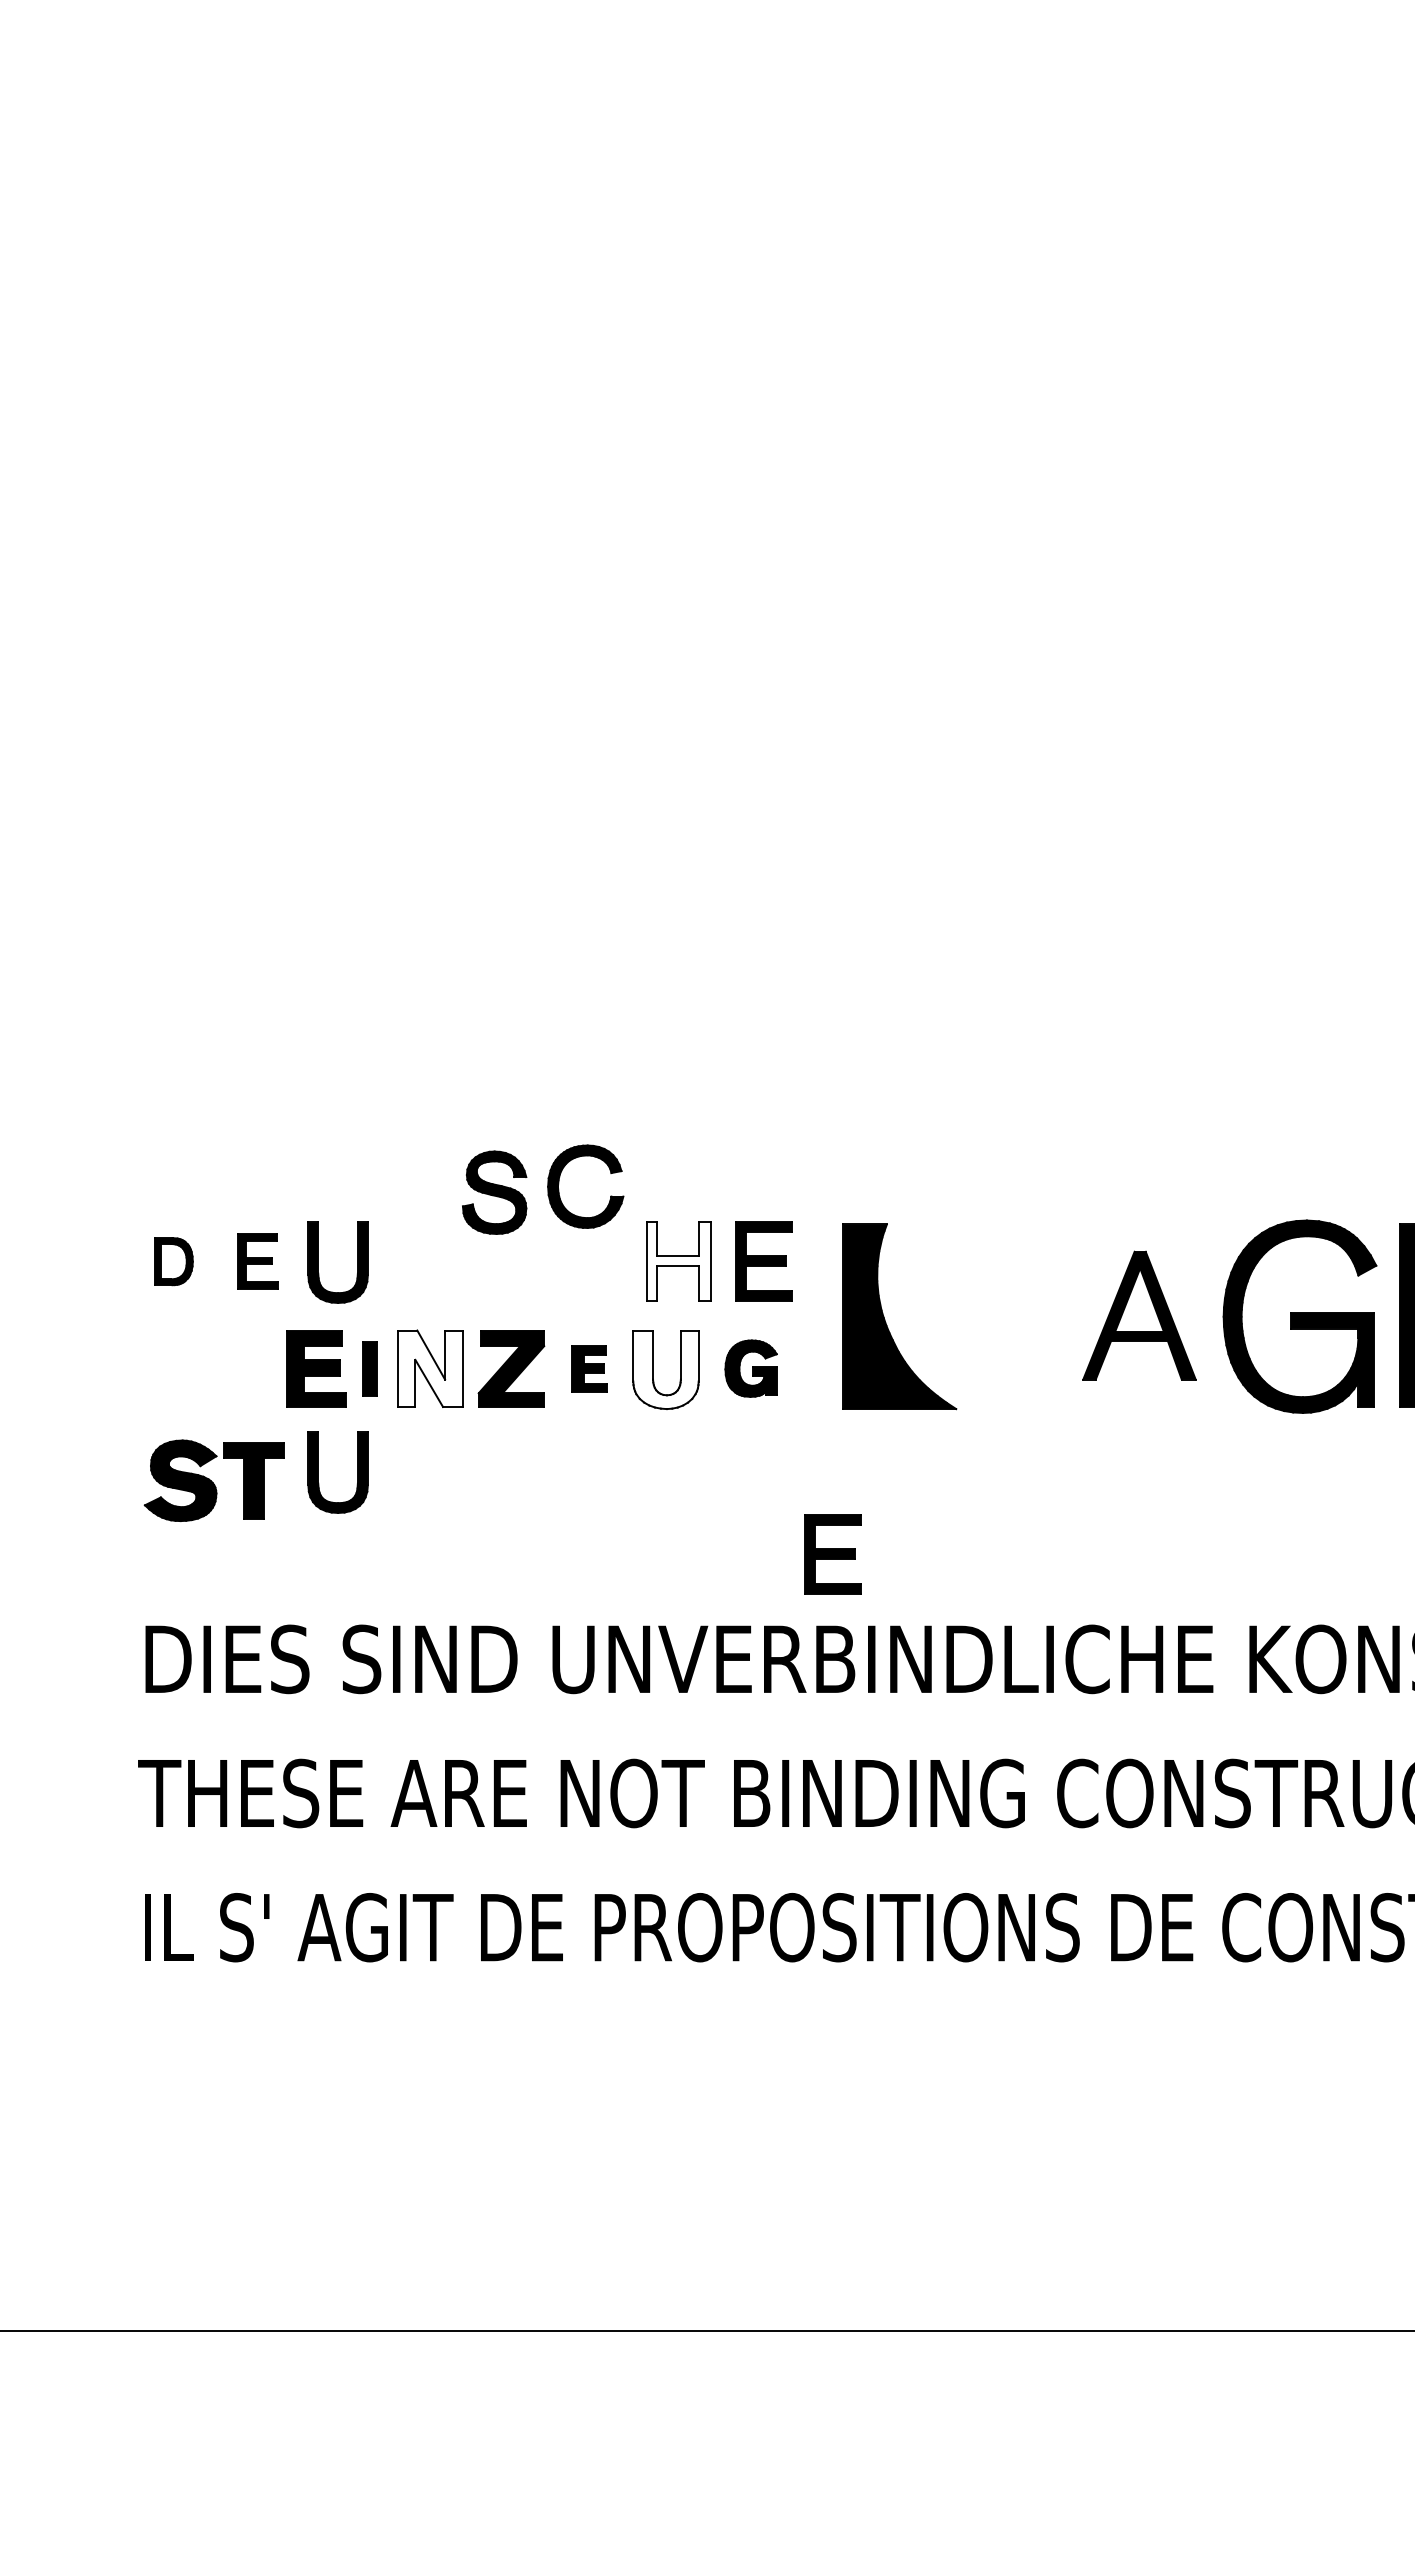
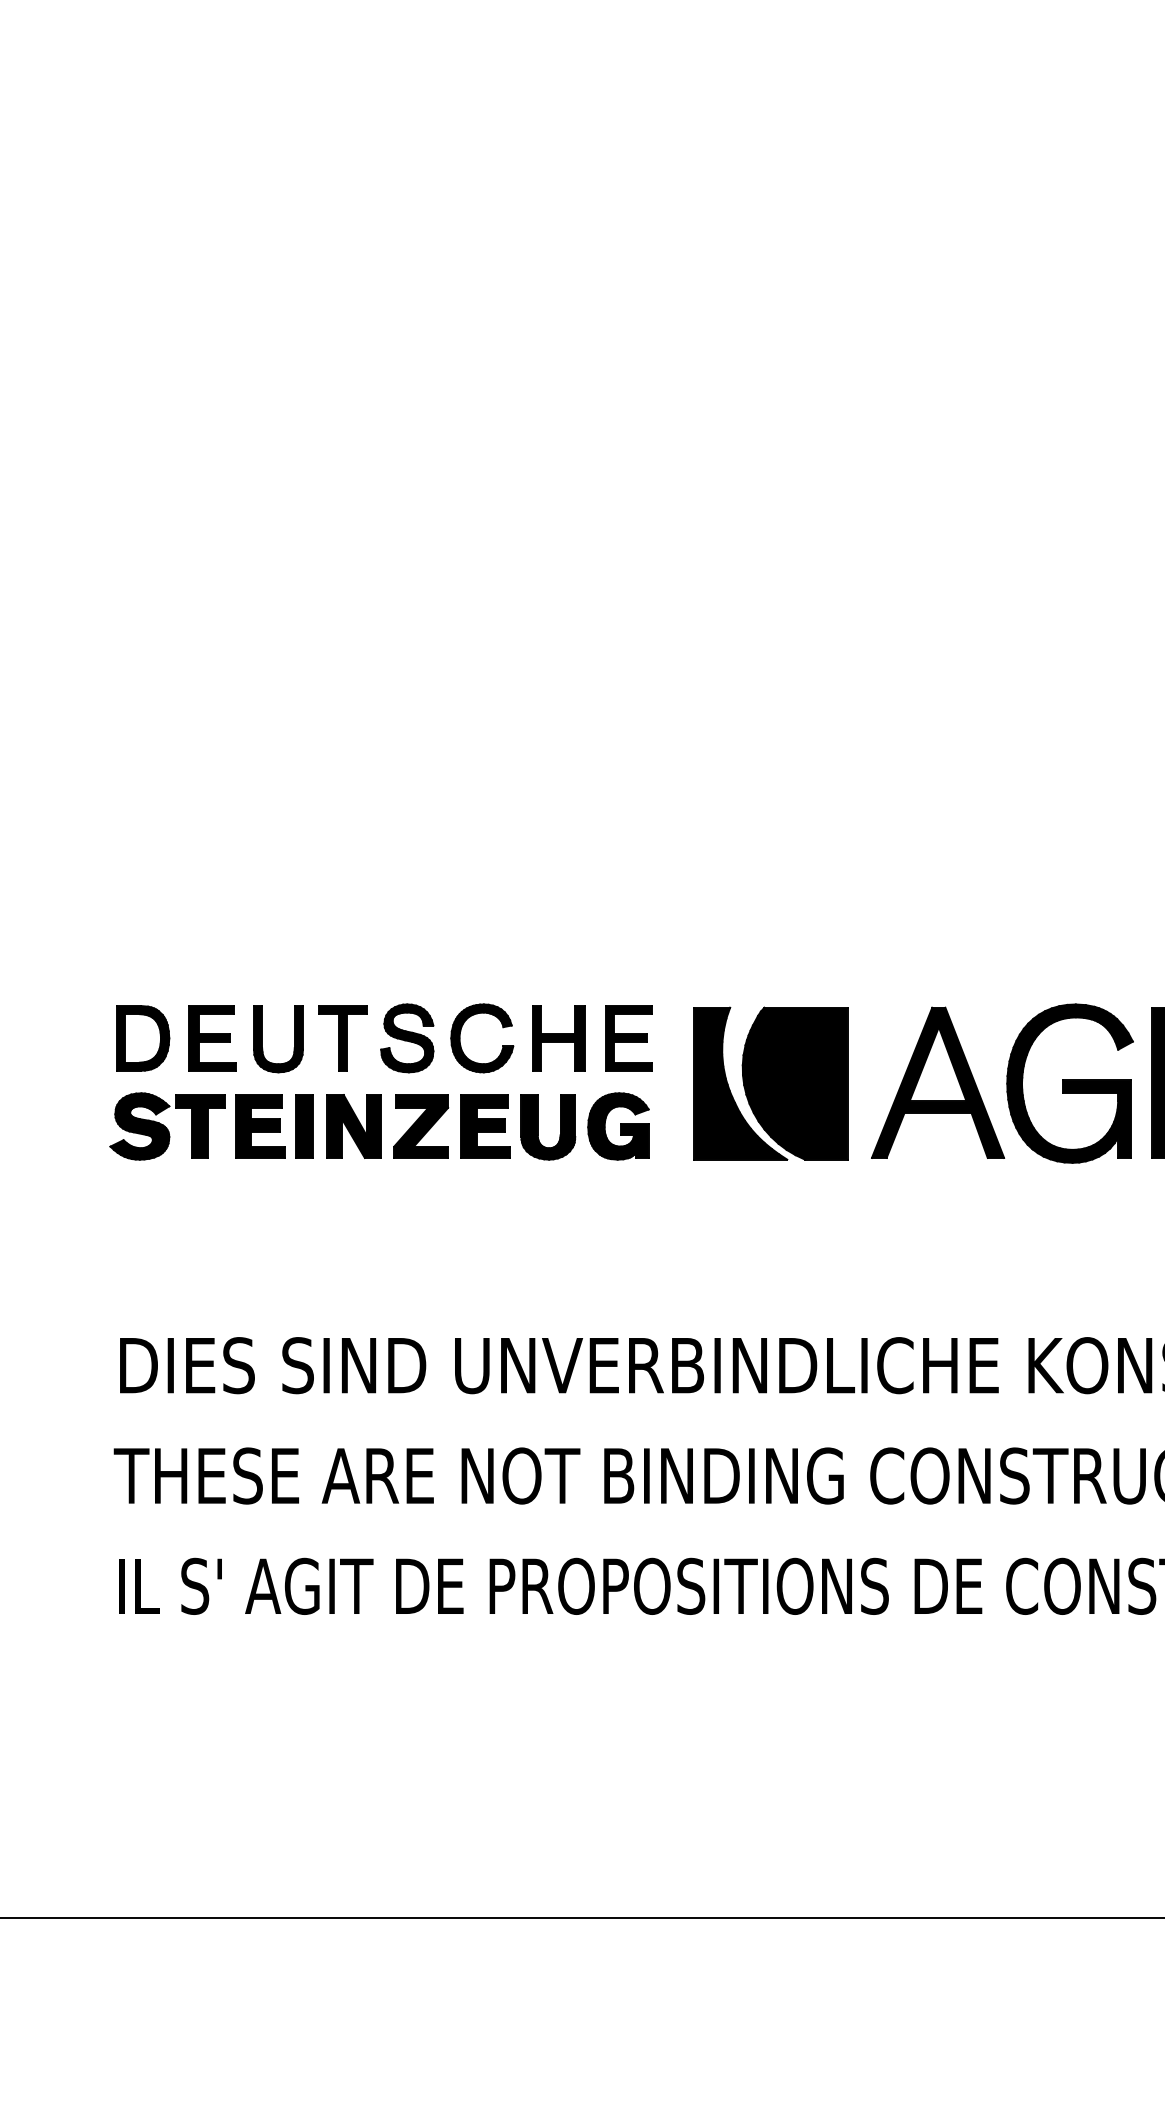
part: (559, 1184) -> (460, 1036), moved
part: (494, 1192) -> (407, 1038), moved
part: (173, 1261) -> (143, 1038), size x1.67
part: (257, 1261) -> (212, 1038), size x1.43
part: (416, 1261) -> (343, 1038), added
fill: (678, 1261) -> (558, 1038), added
part: (1139, 1315) -> (938, 1082), size x1.43
part: (965, 1316) -> (794, 1083), added
part: (369, 1368) -> (304, 1126), size x1.43
fill: (429, 1368) -> (353, 1126), added
part: (589, 1368) -> (485, 1126), size x1.67
part: (750, 1368) -> (617, 1126), size x1.43
fill: (665, 1369) -> (547, 1127), added
part: (318, 1472) -> (262, 1211), removed
part: (213, 1480) -> (166, 1126), moved
part: (832, 1554) -> (685, 1279), removed

